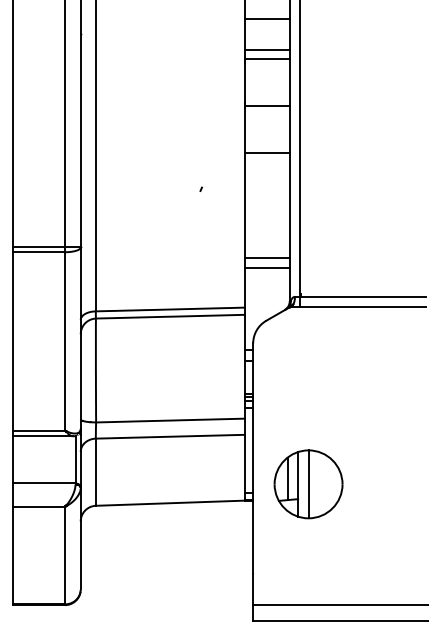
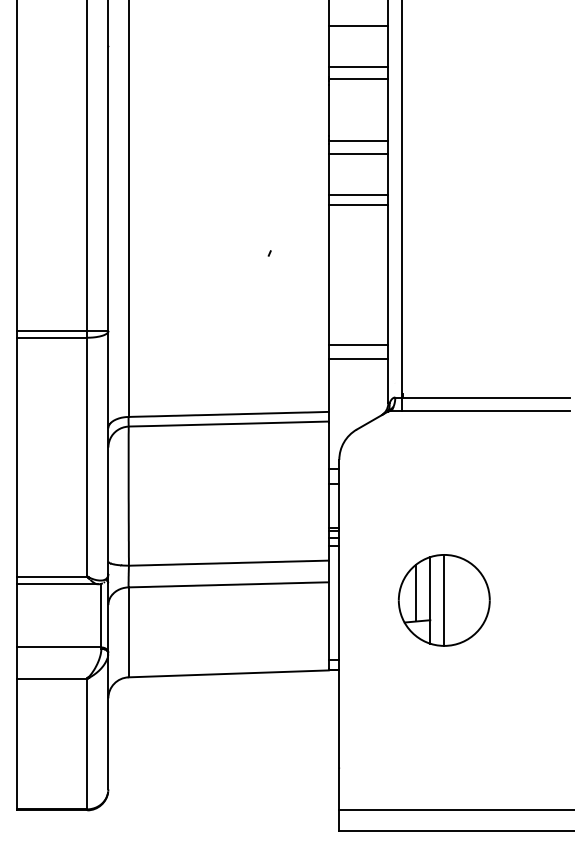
line: (267, 114) -> (358, 153), added
line: (267, 145) -> (358, 194), added
part: (308, 484) -> (444, 600), moved

